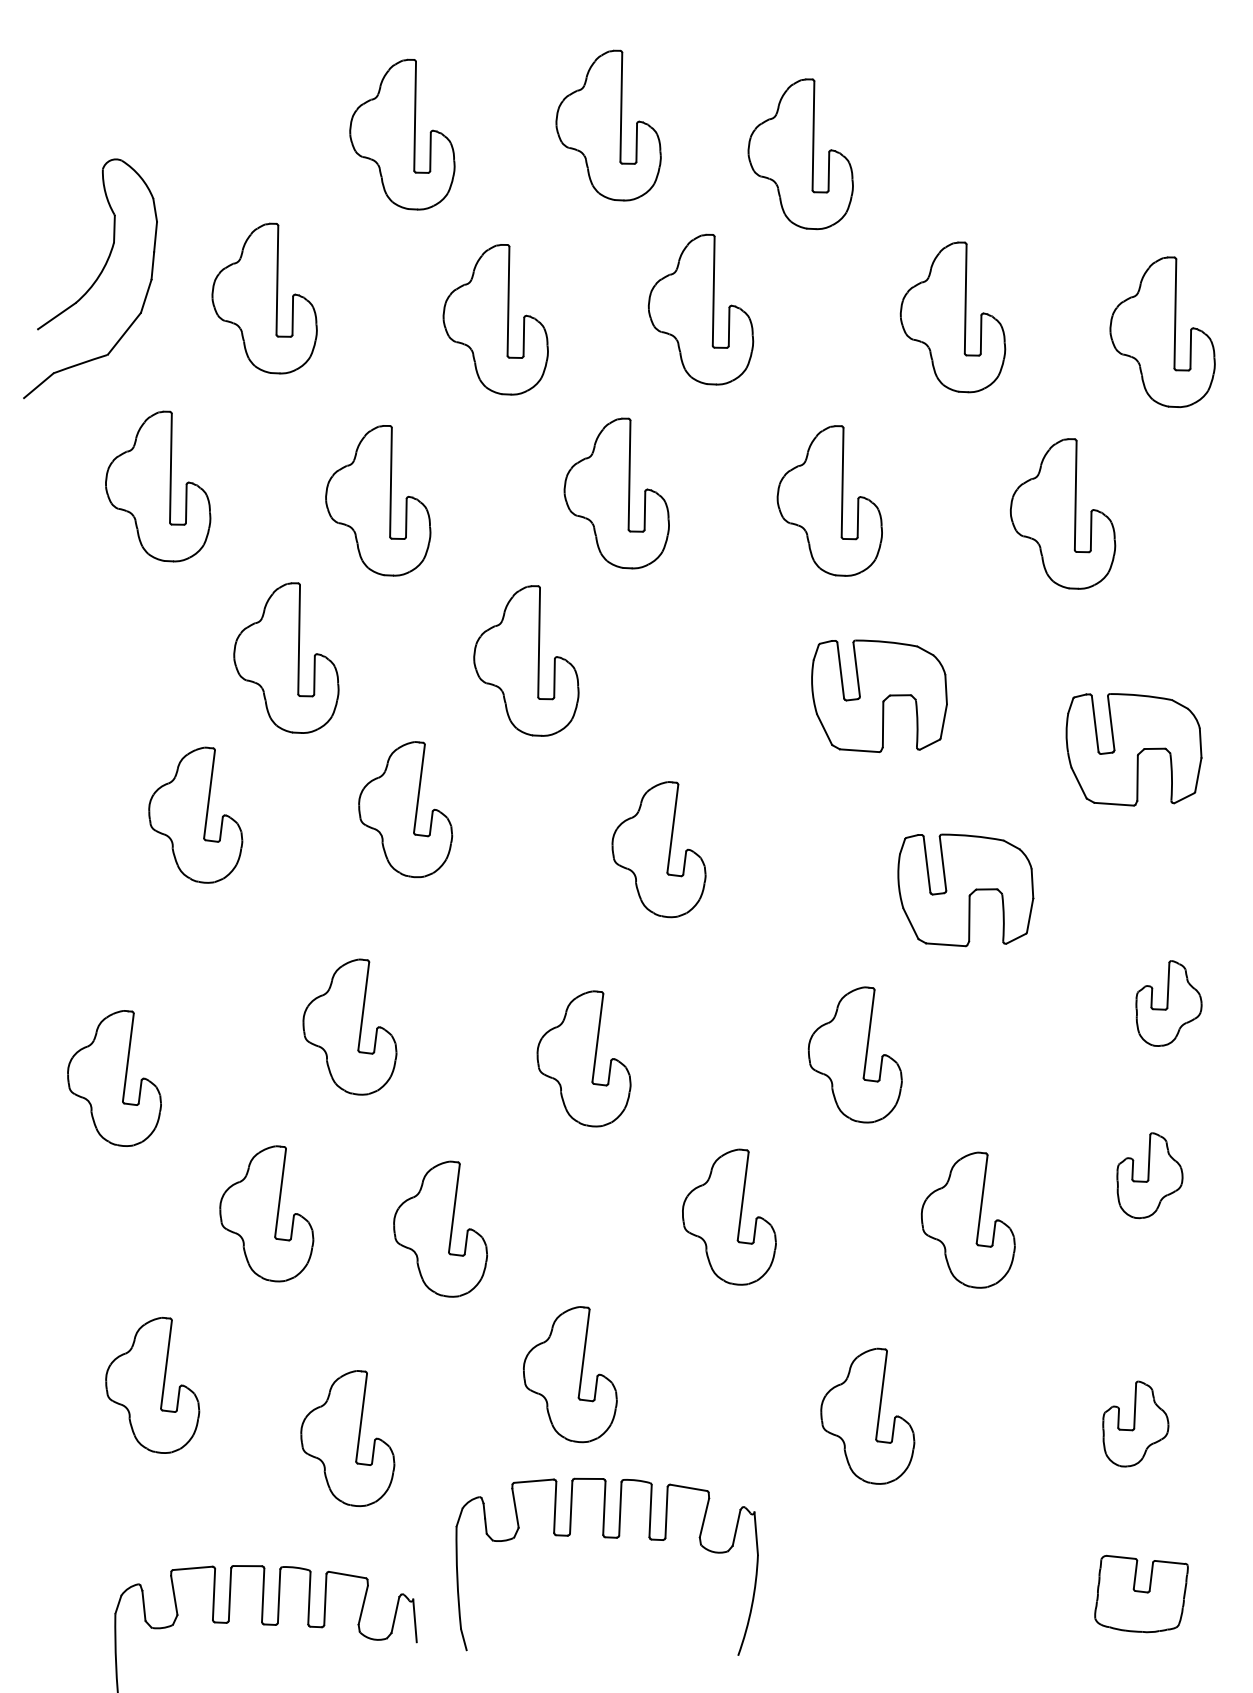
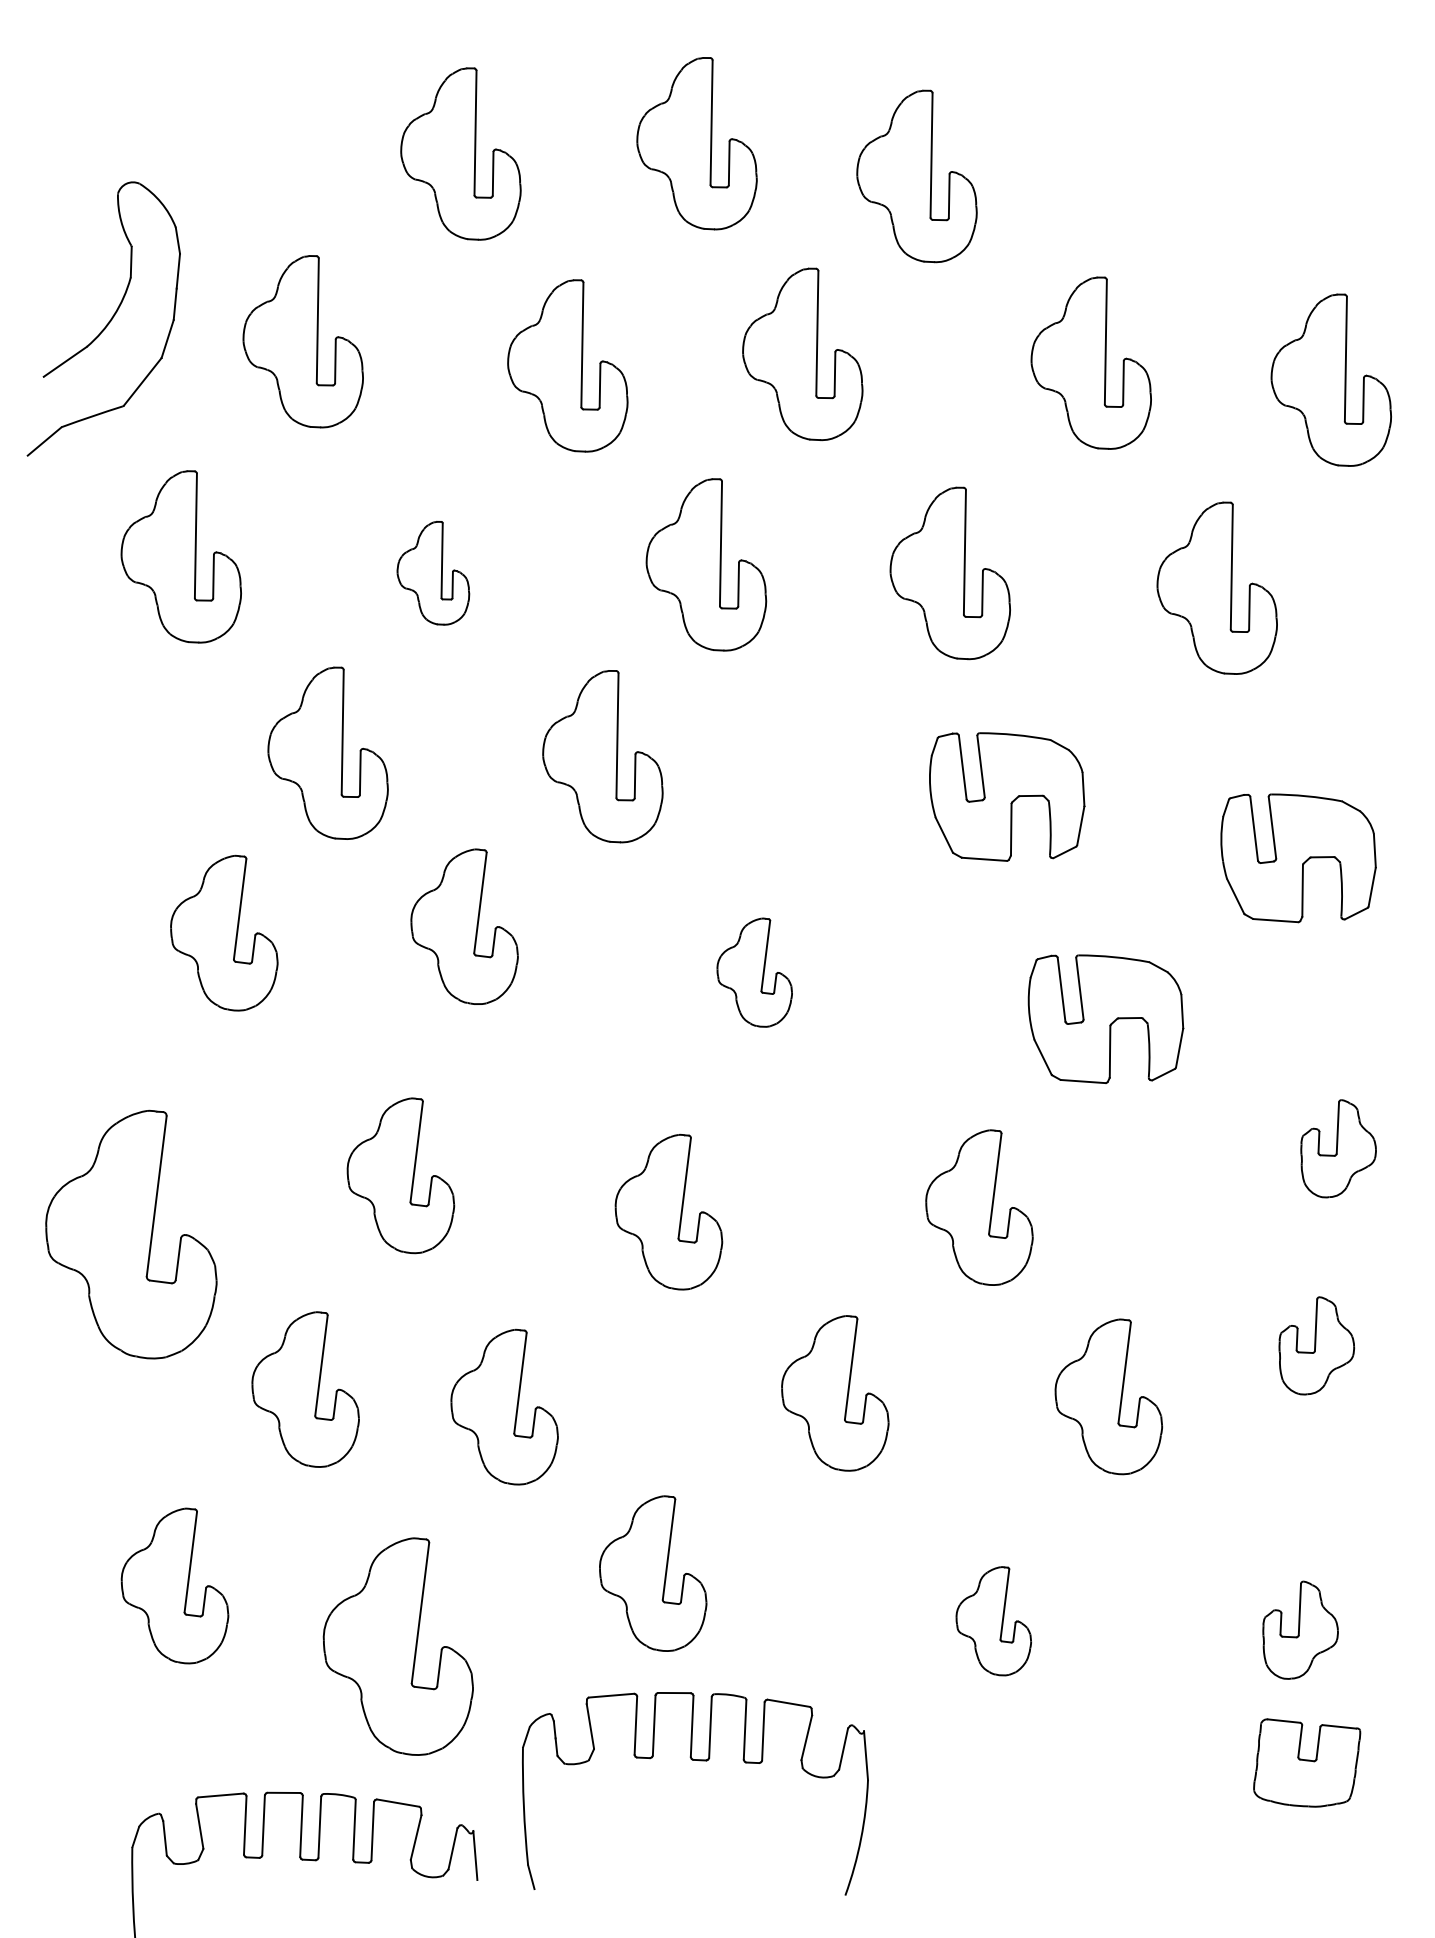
part: (378, 500) -> (433, 572), size x0.6
part: (658, 849) -> (754, 972), size x0.7
part: (114, 1078) -> (131, 1234), size x1.6
part: (867, 1415) -> (993, 1620), size x0.7
part: (347, 1438) -> (398, 1646), size x1.4
part: (1141, 1593) -> (1307, 1762), moved

